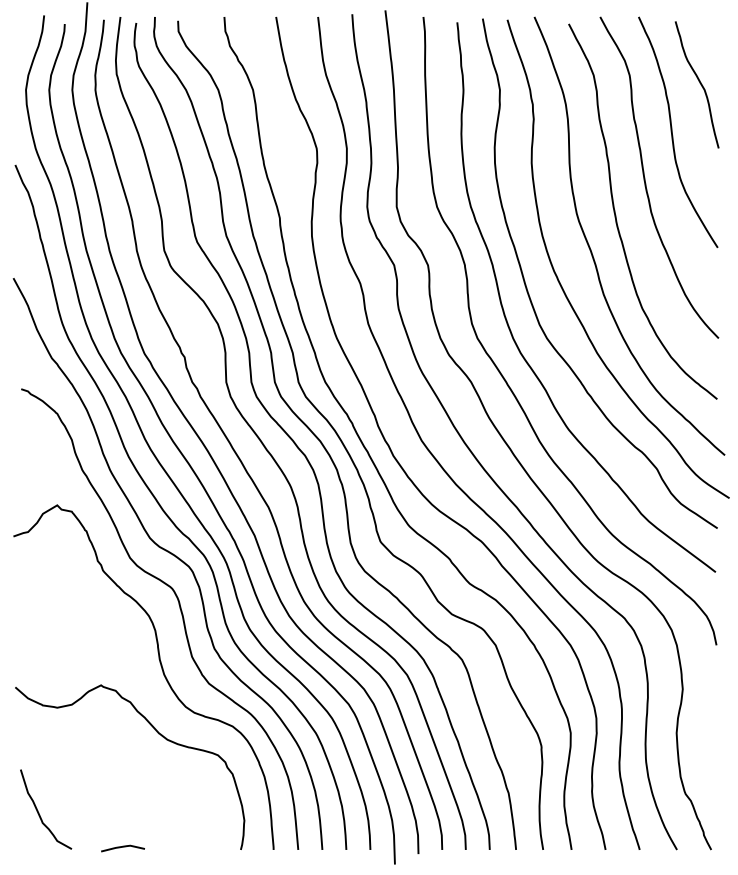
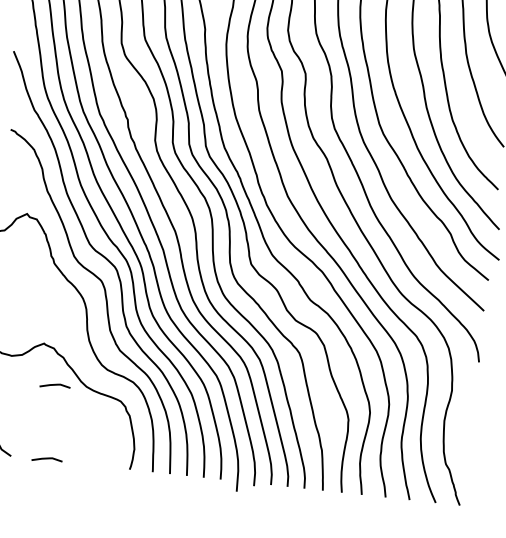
line: (122, 742) -> (54, 385), added

